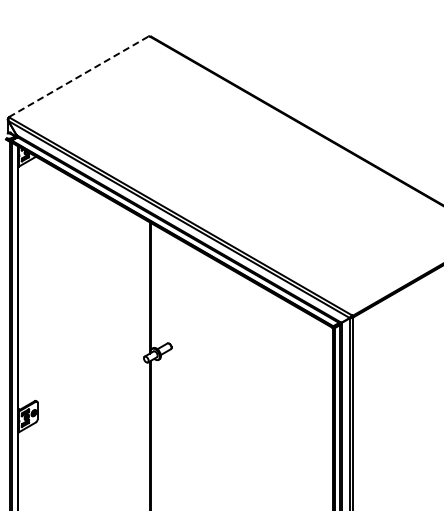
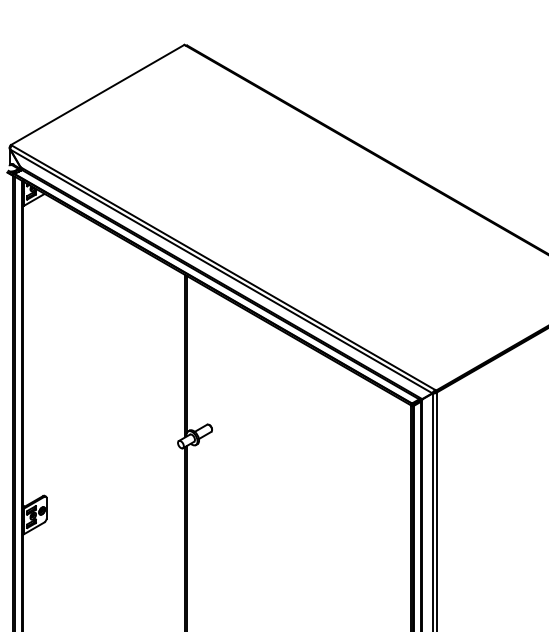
line: (78, 76) -> (97, 94), dashed -> solid

